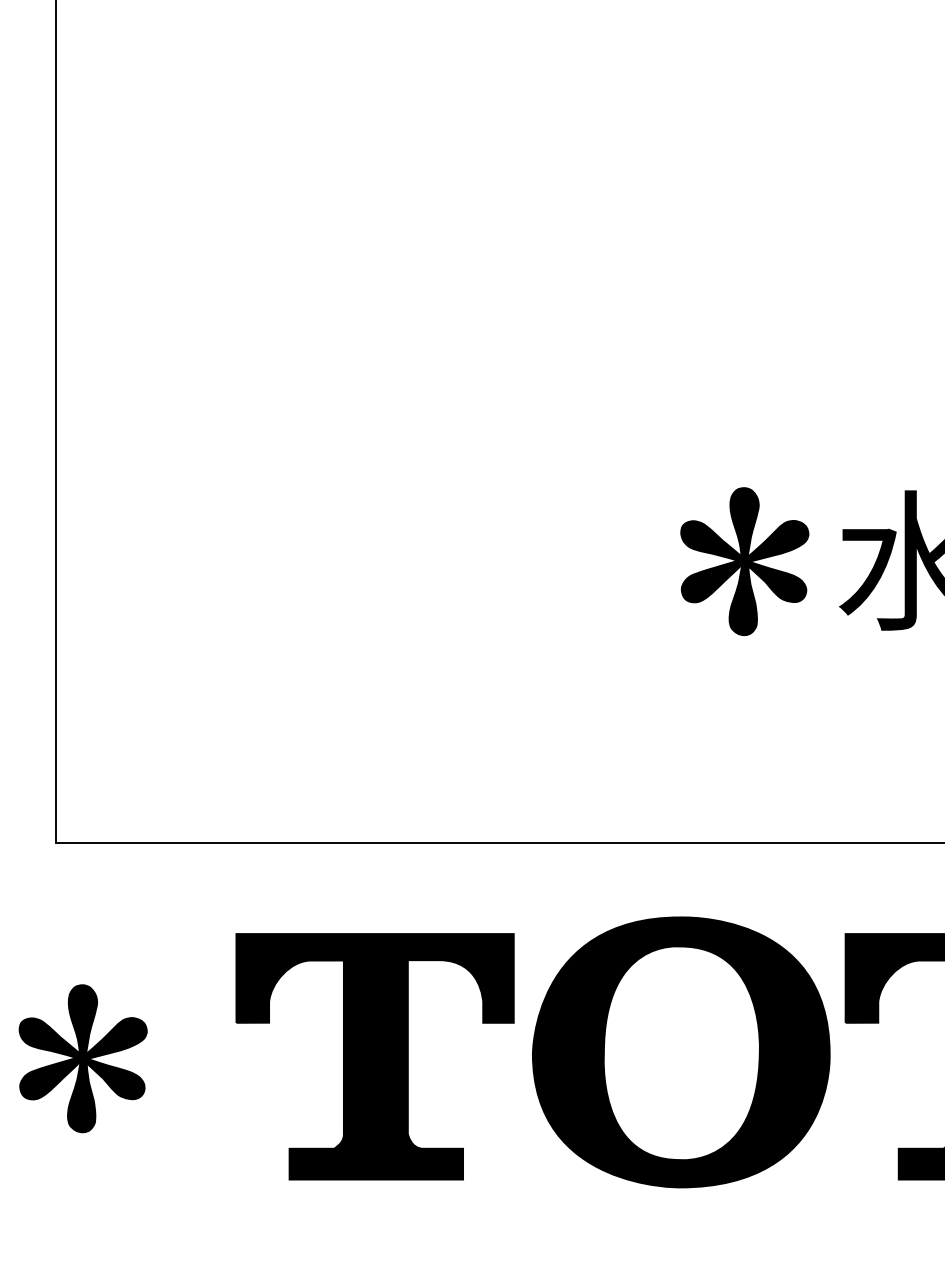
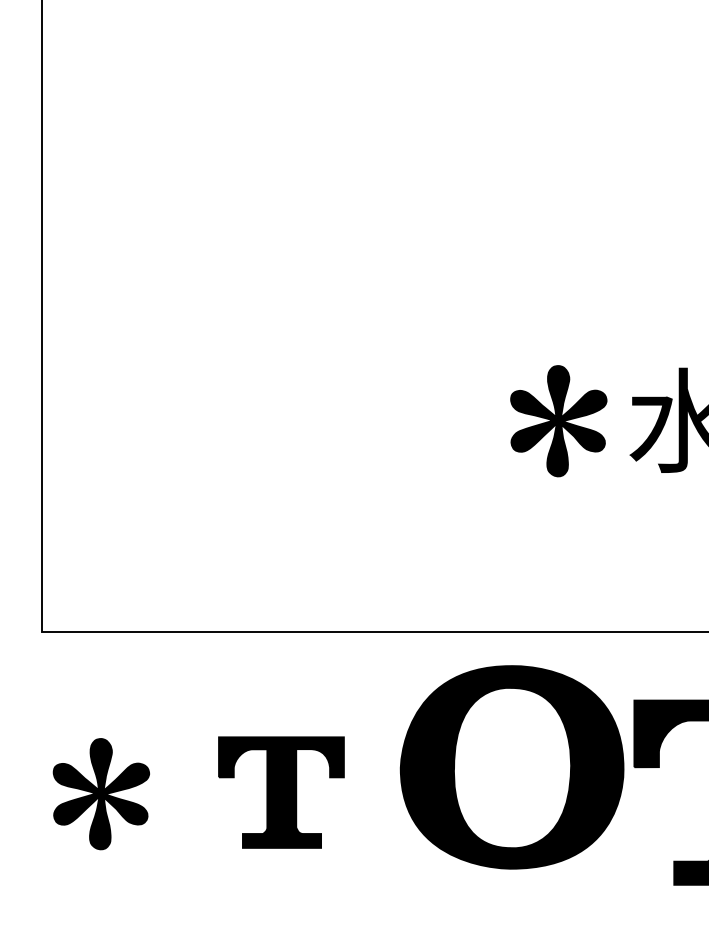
part: (680, 1052) -> (511, 767), moved
part: (375, 1056) -> (281, 792), size x0.6
part: (81, 1059) -> (100, 794), moved

